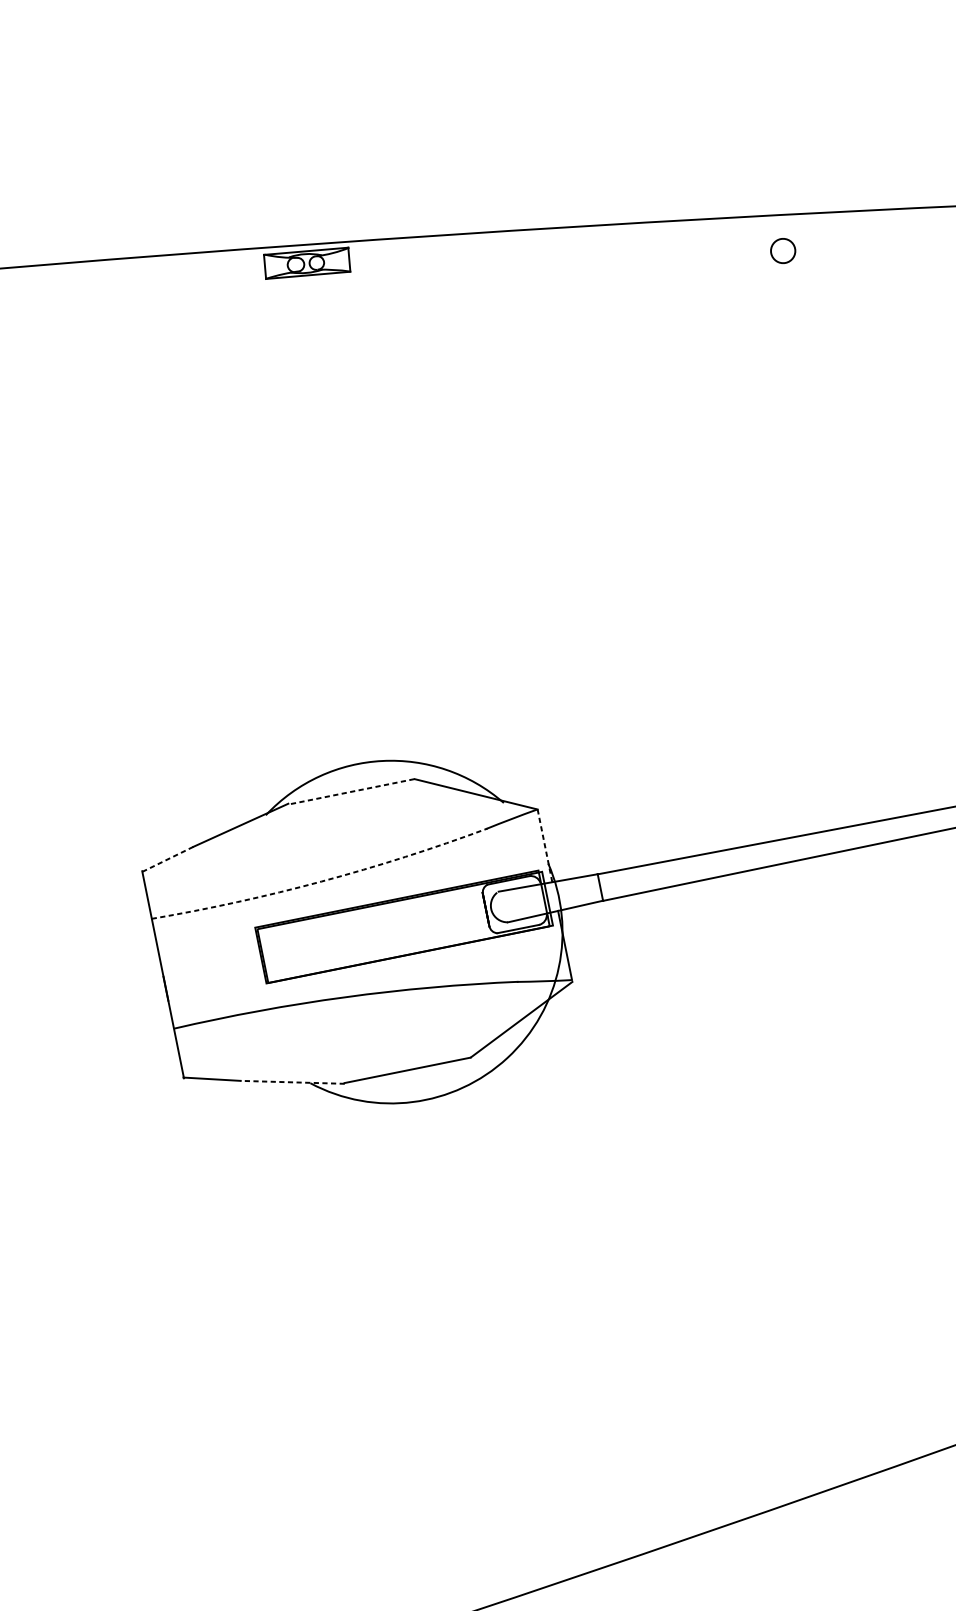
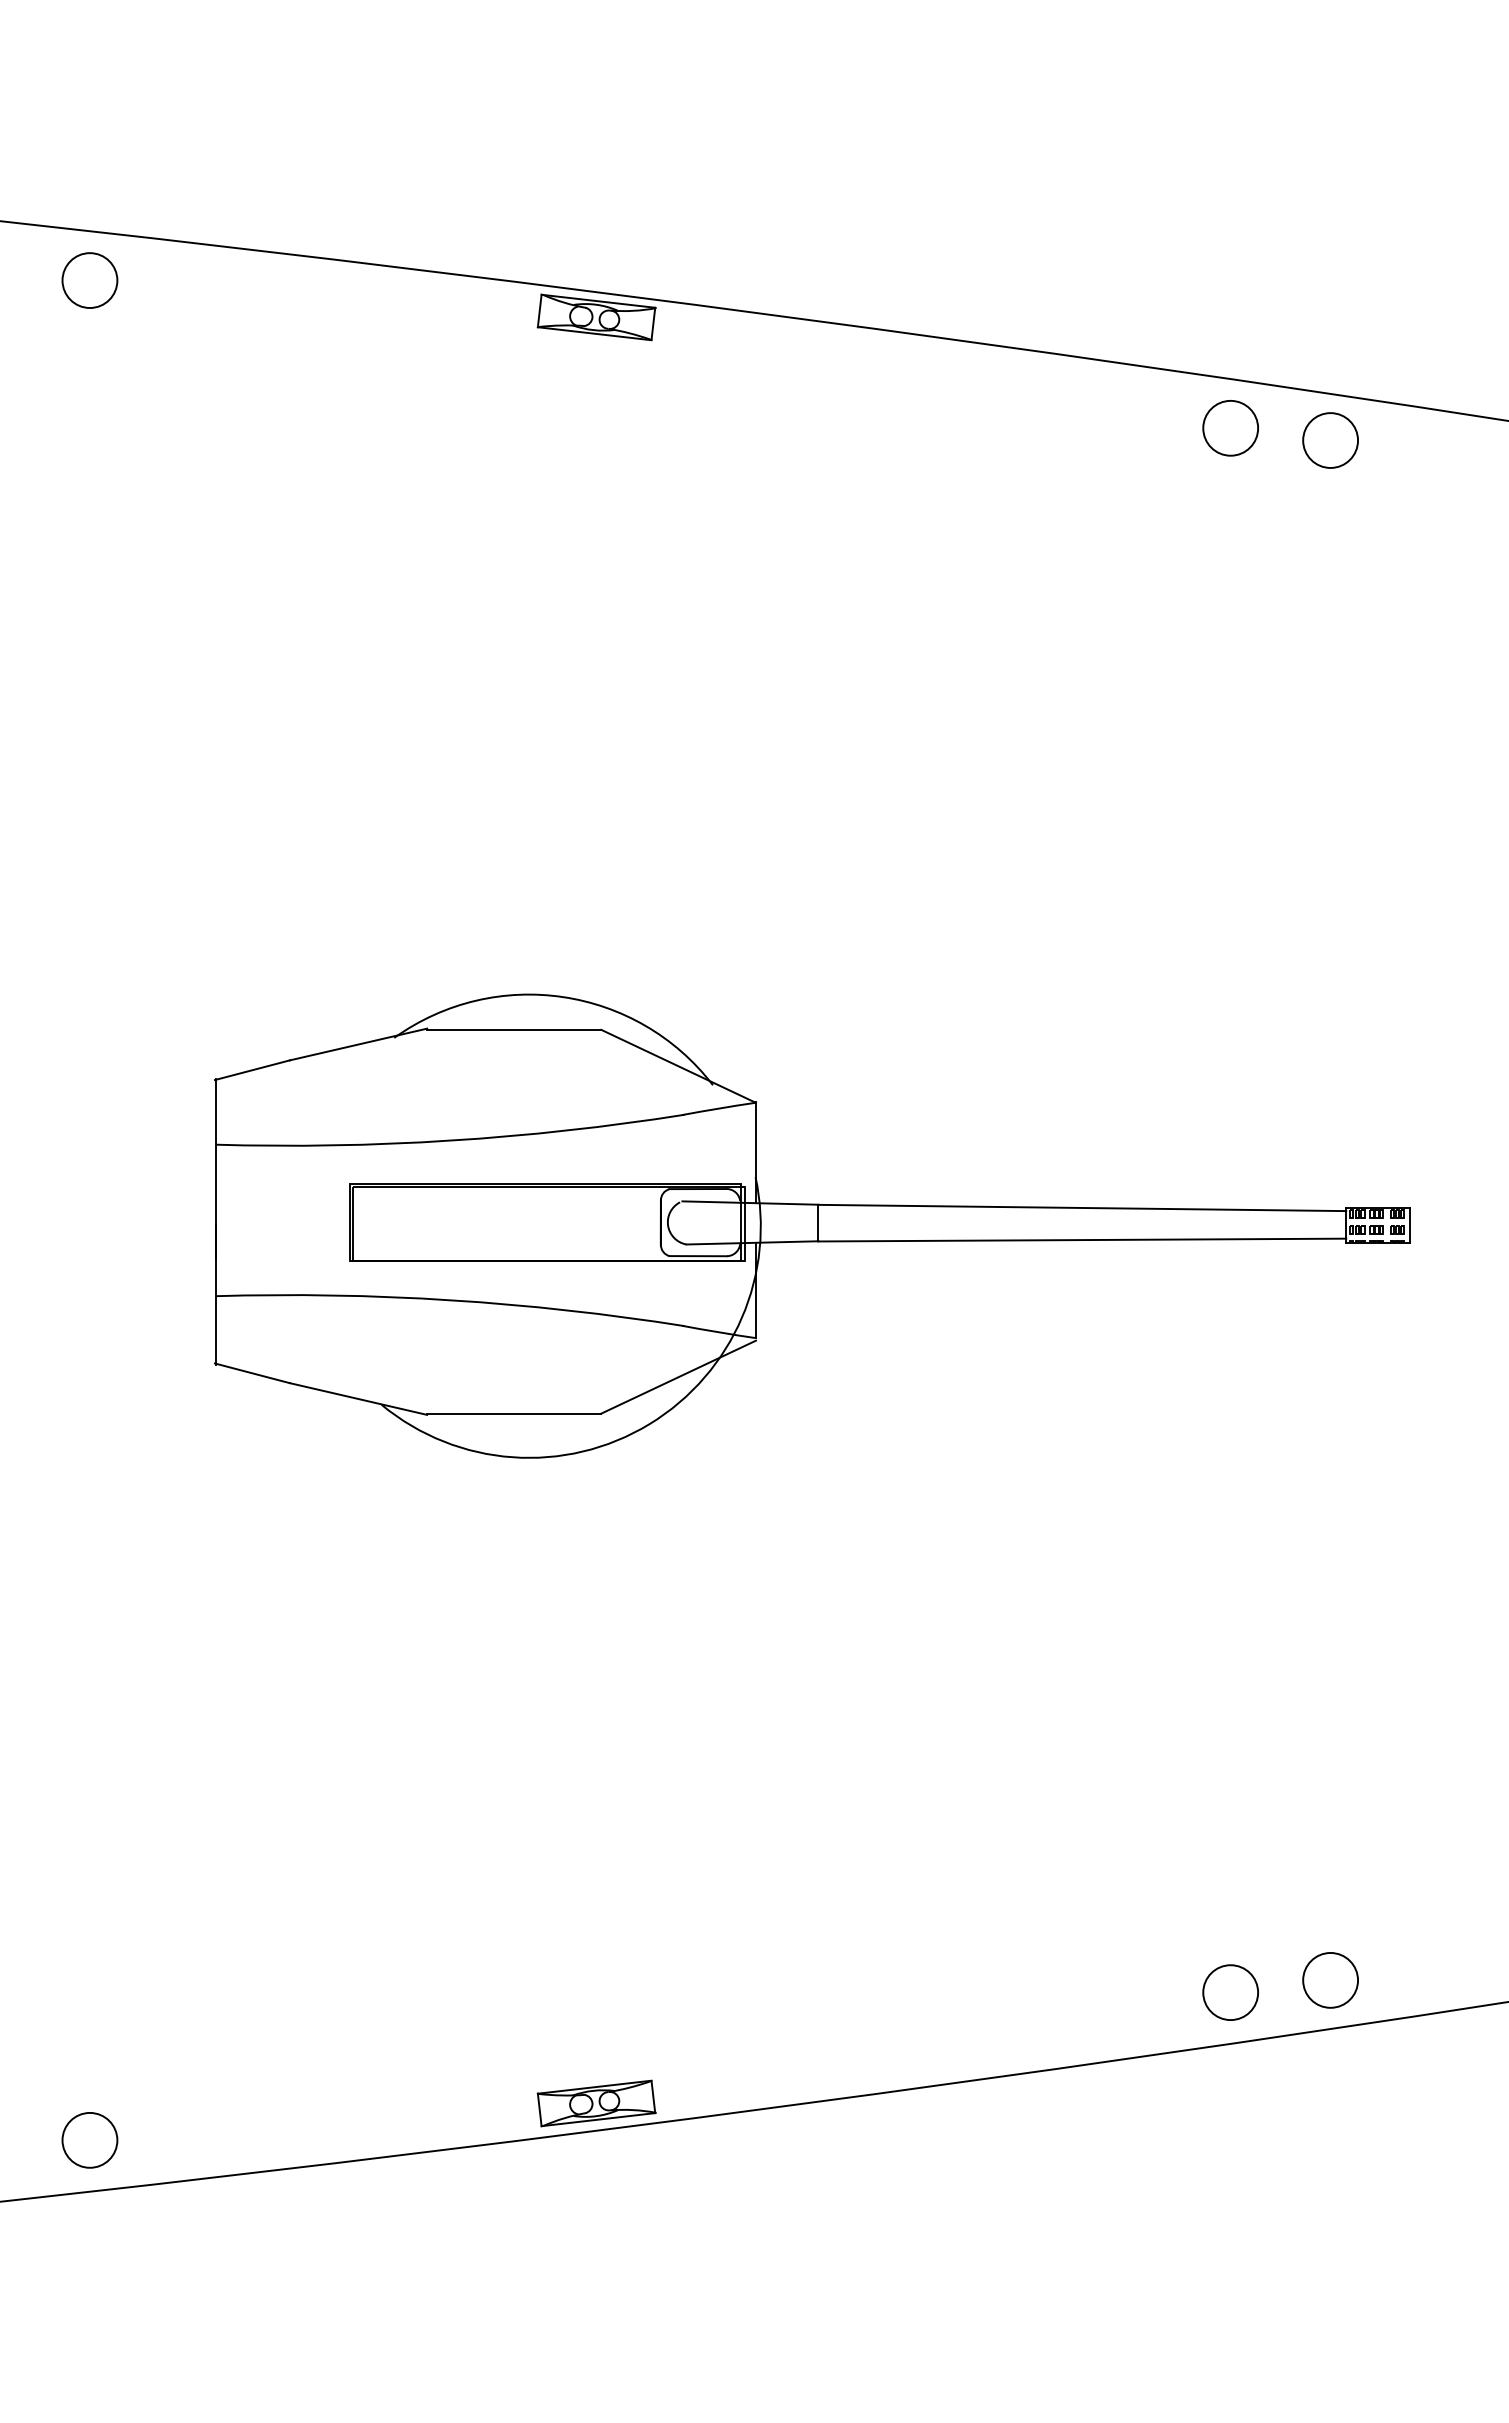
circle: (857, 245) -> (1330, 440), added
circle: (783, 251) -> (1230, 428), size x1.67
line: (351, 791) -> (513, 1029), dashed -> solid
line: (545, 845) -> (756, 1152), dashed -> solid
line: (167, 859) -> (252, 1070), dashed -> solid
arc: (321, 881) -> (450, 1140), dashed -> solid
line: (291, 1082) -> (357, 1398), dashed -> solid
part: (568, 1558) -> (596, 2103), added

